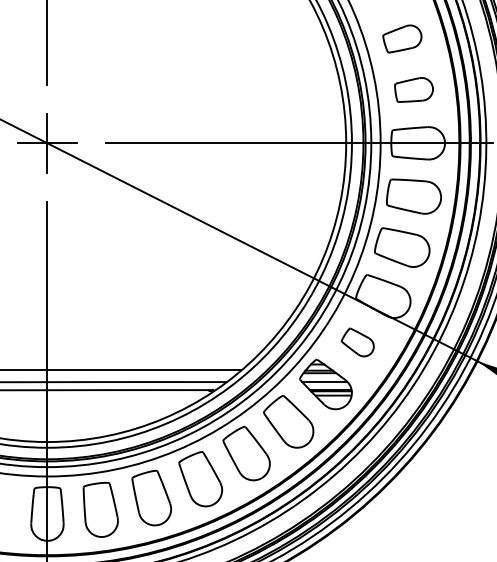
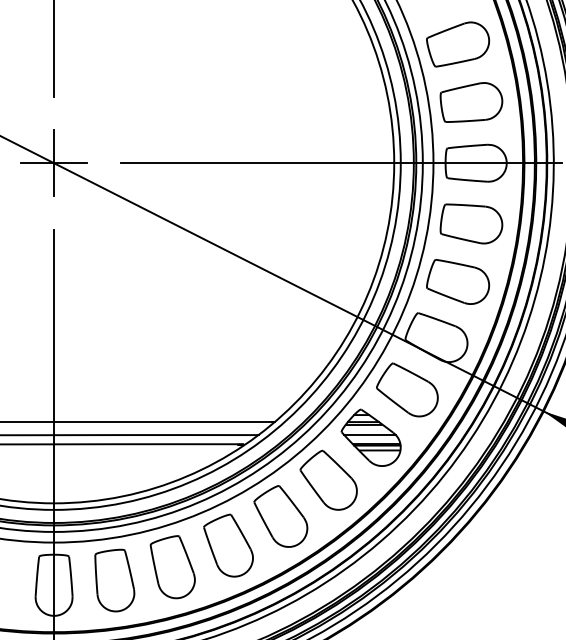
part: (402, 39) -> (458, 44), size x1.43
part: (414, 89) -> (471, 102), size x1.43
part: (357, 342) -> (407, 389), size x1.67

